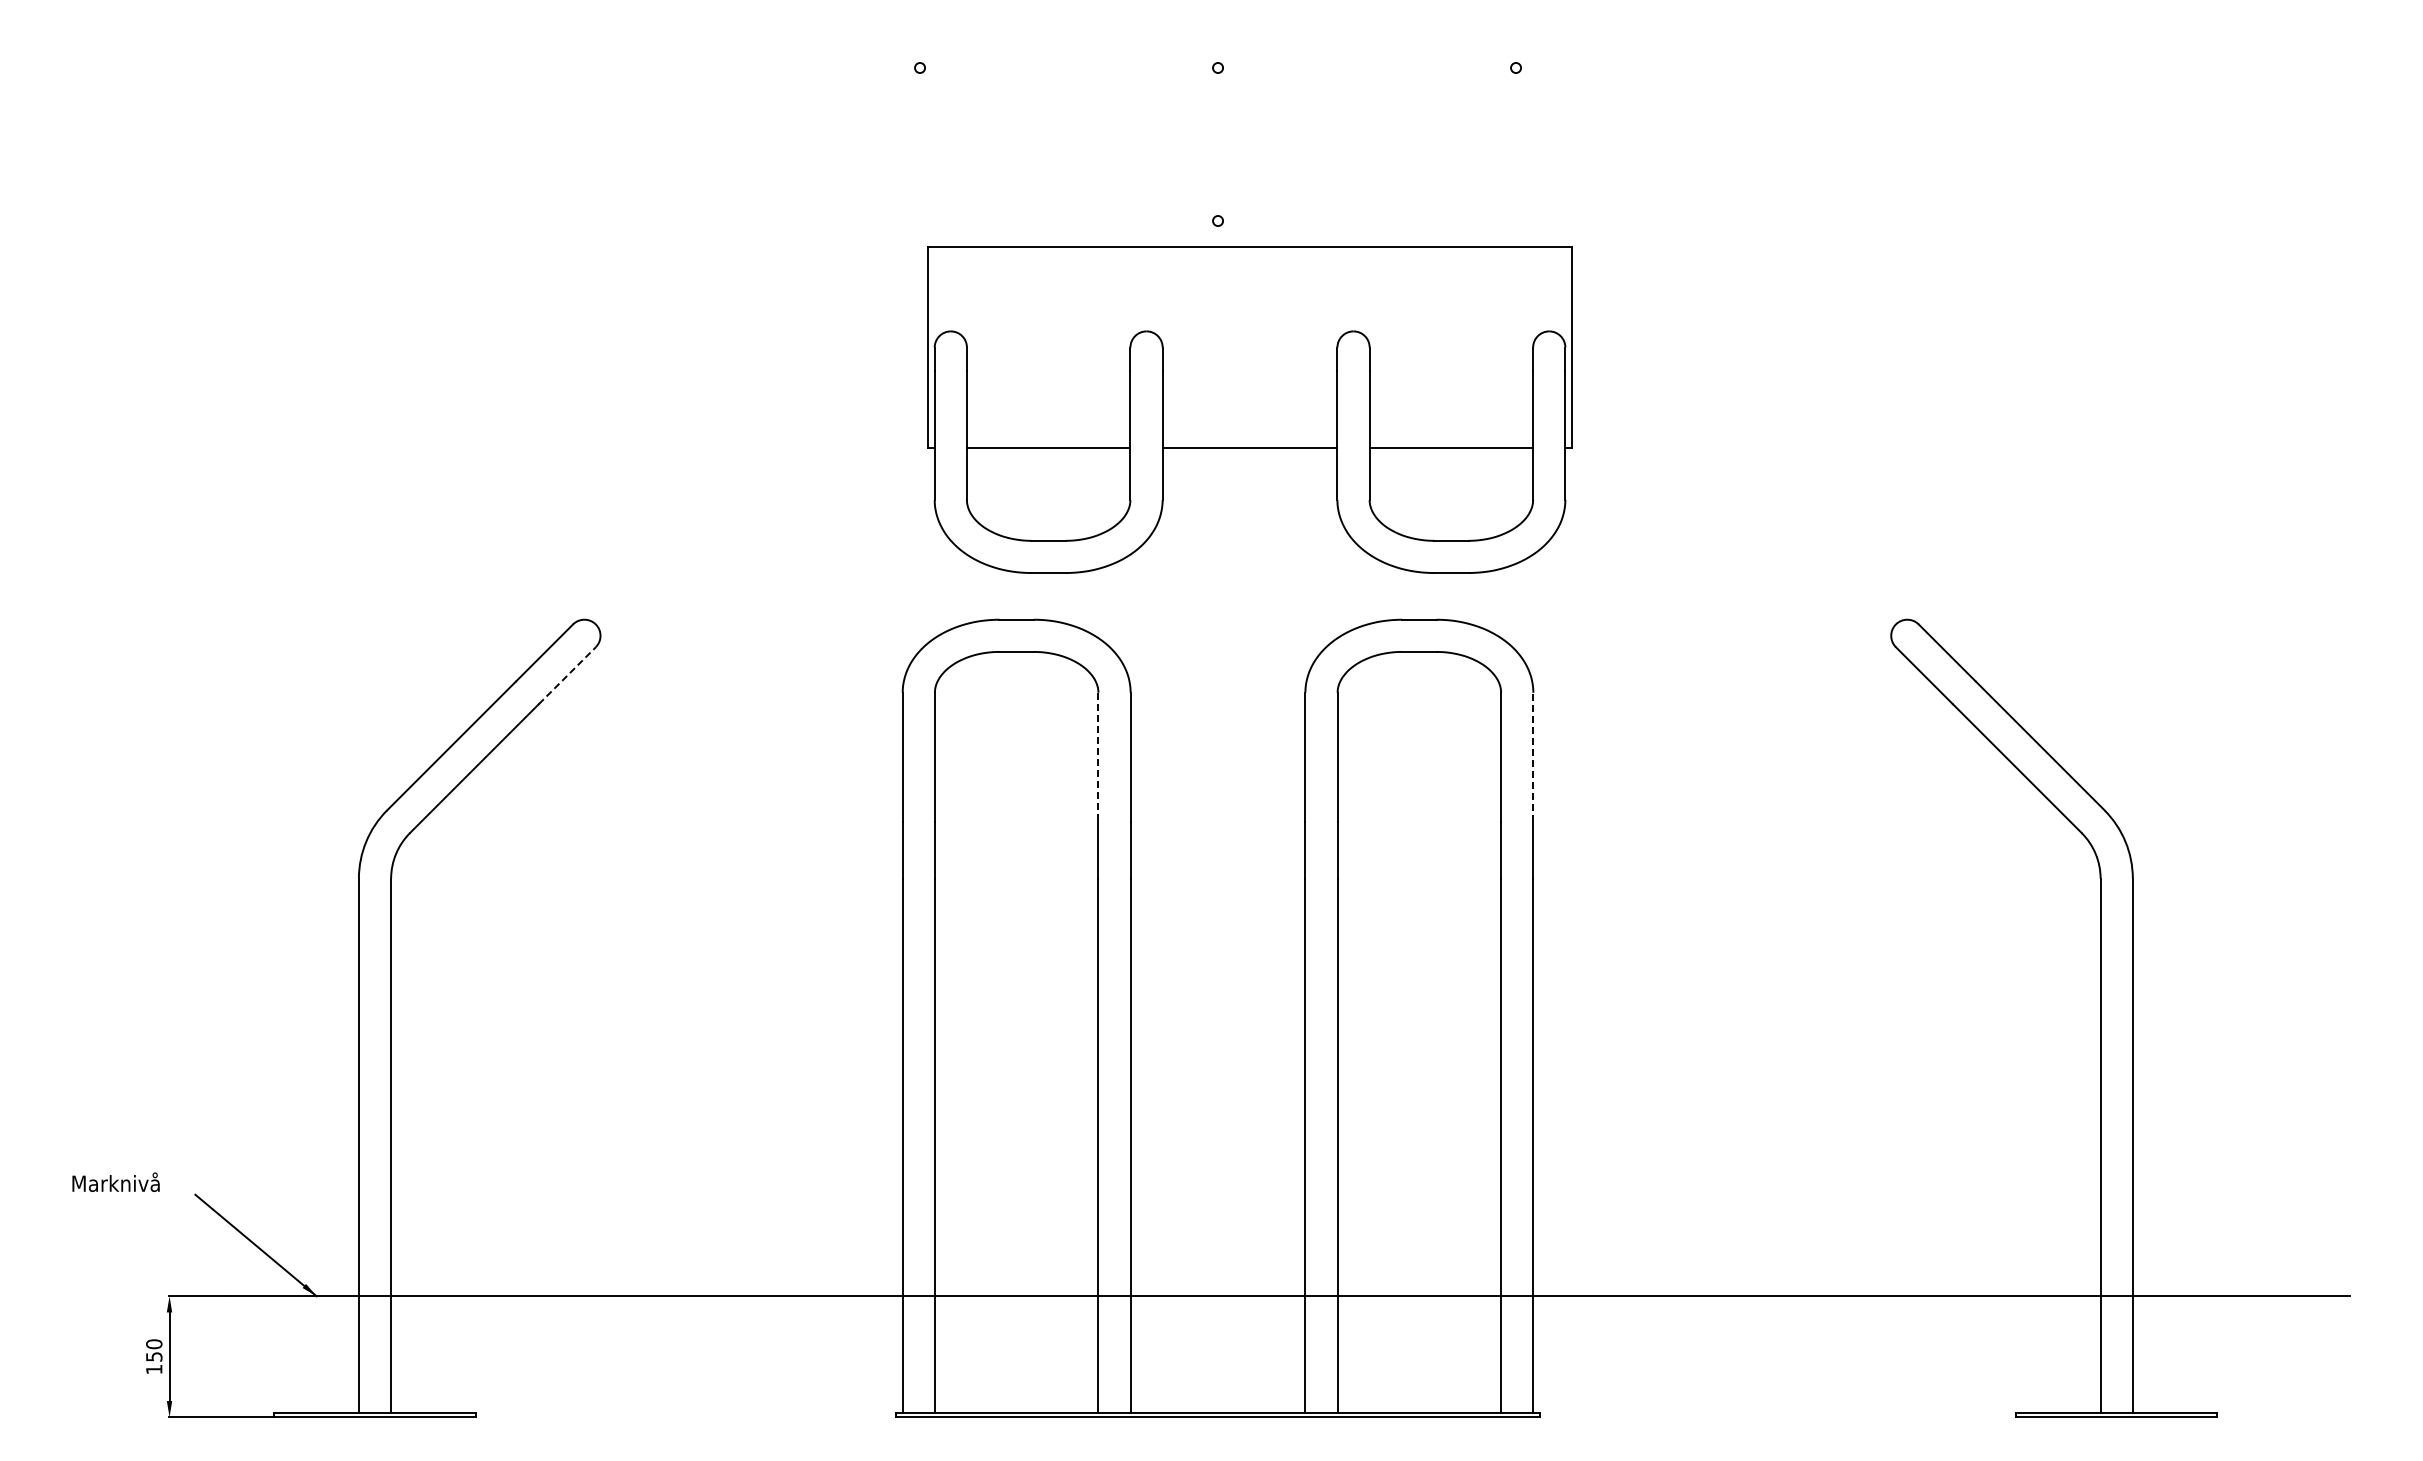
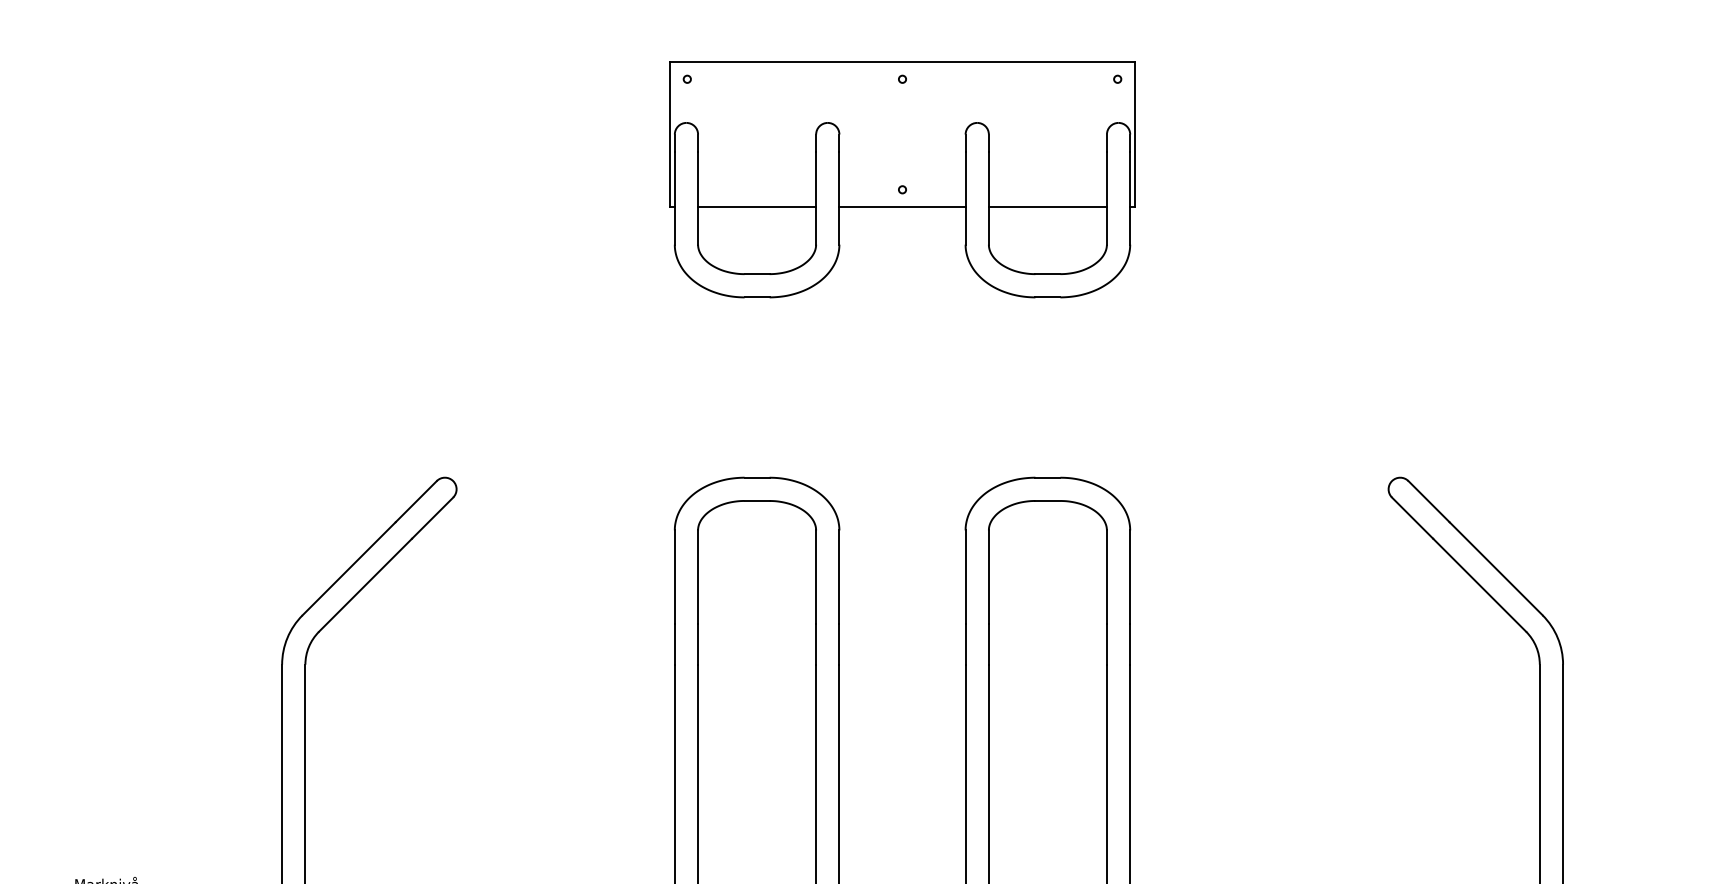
part: (1249, 409) -> (902, 179), moved
line: (567, 675) -> (432, 517), dashed -> solid
line: (1533, 756) -> (1130, 576), dashed -> solid
line: (1098, 757) -> (816, 577), dashed -> solid

